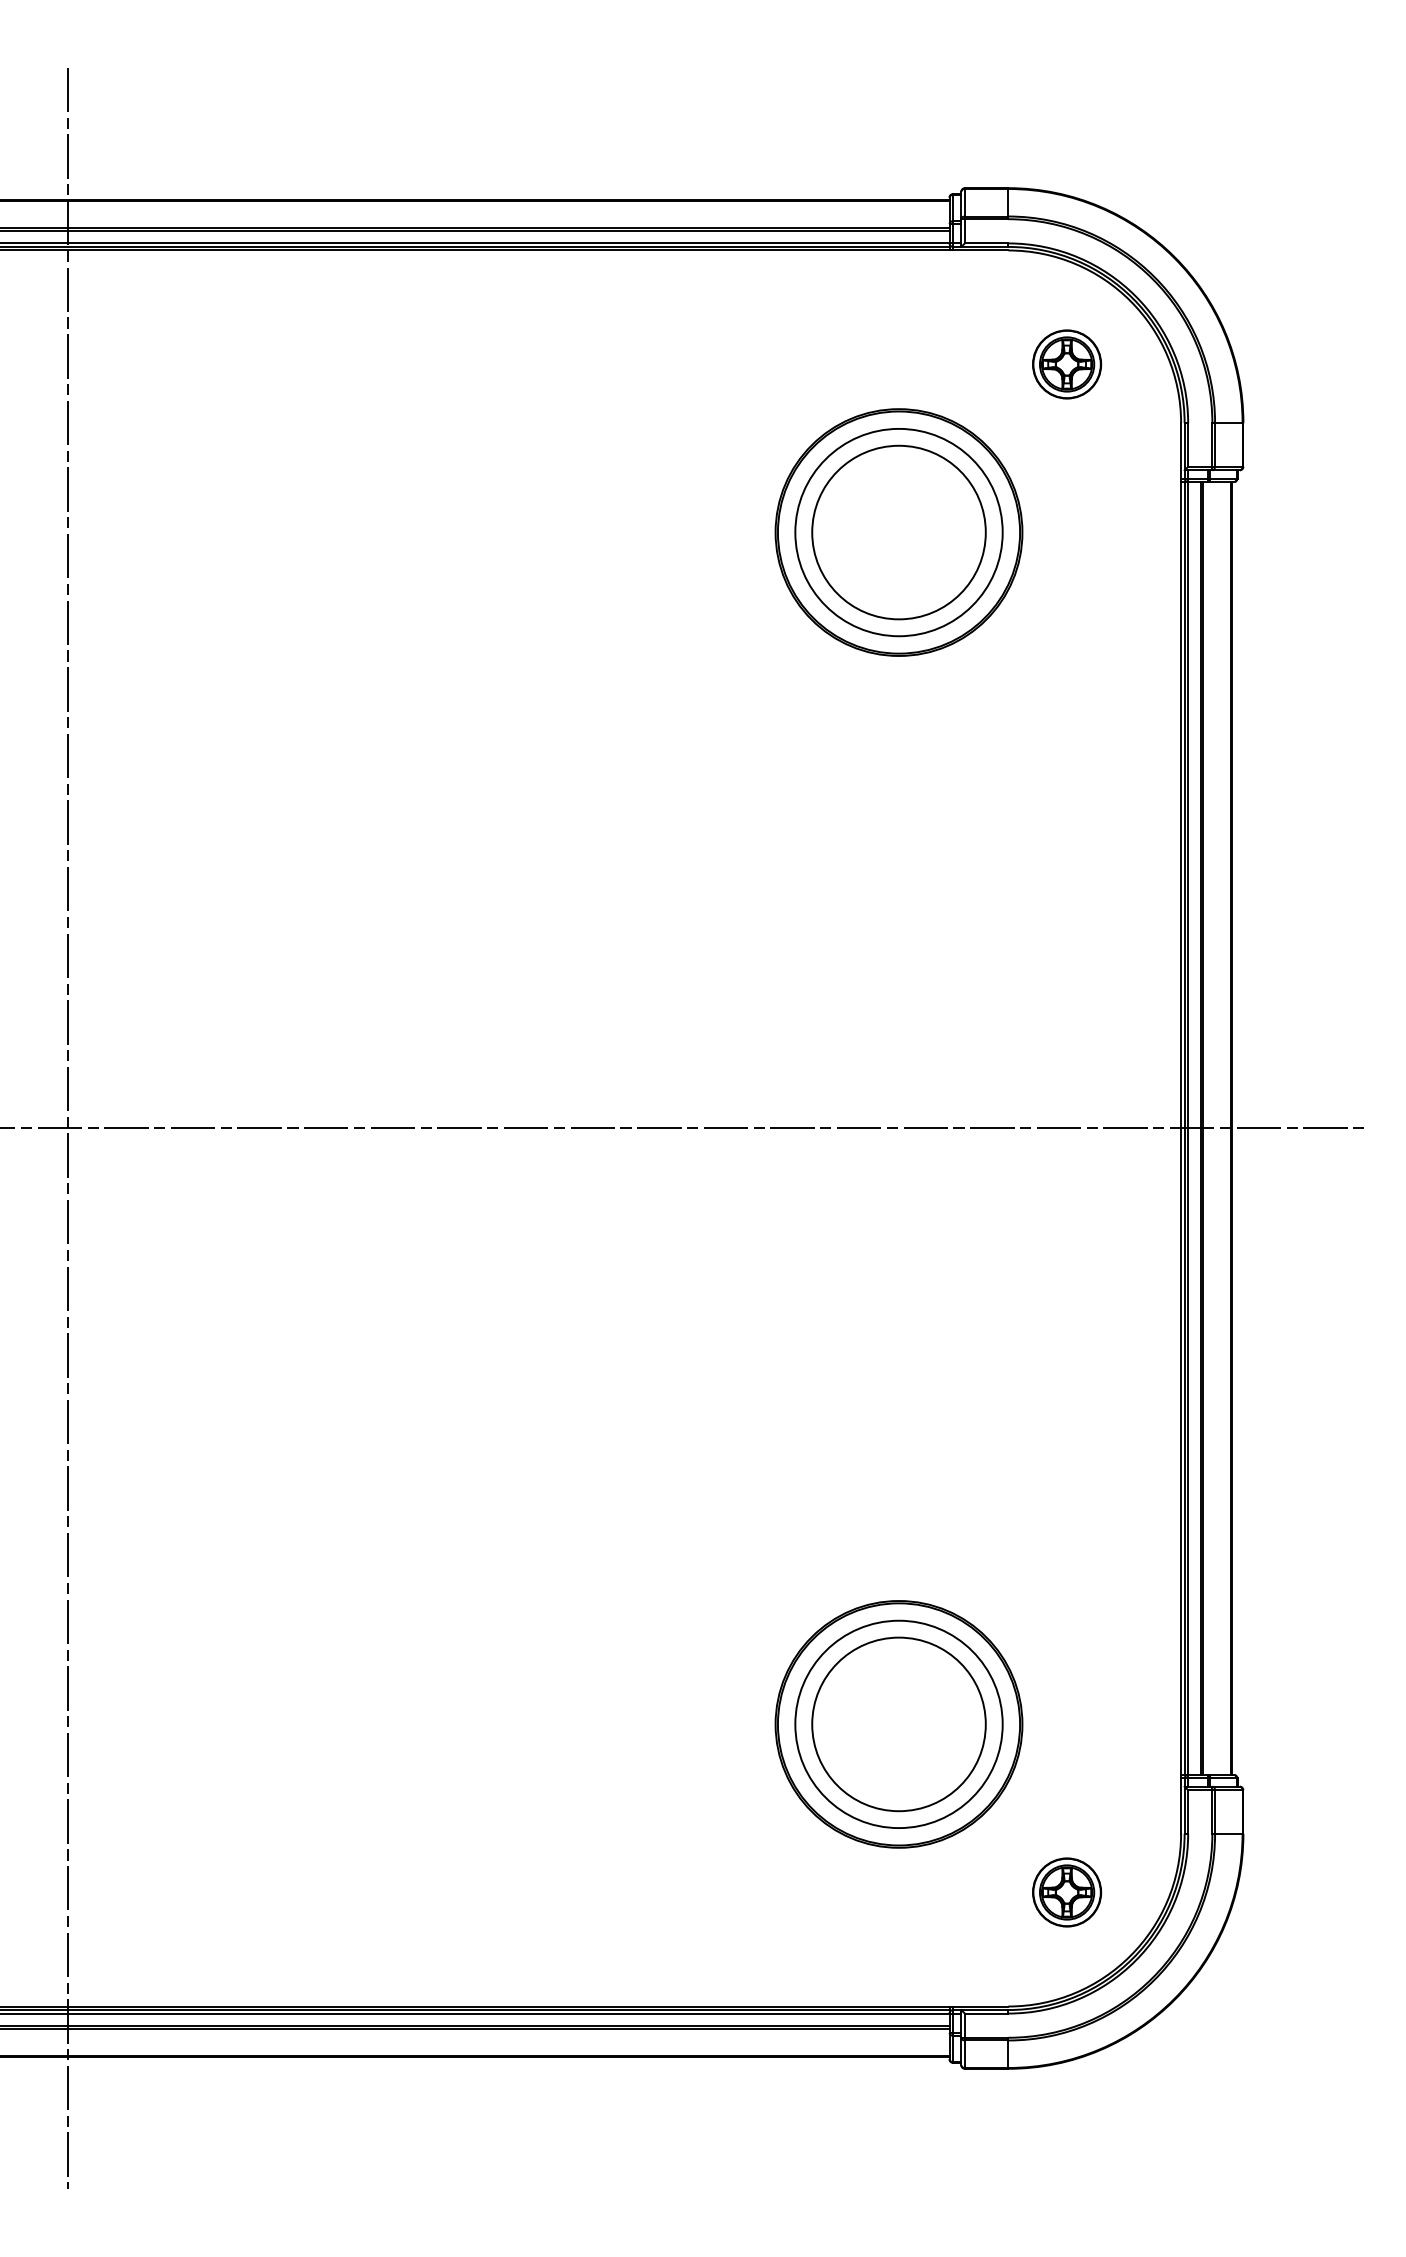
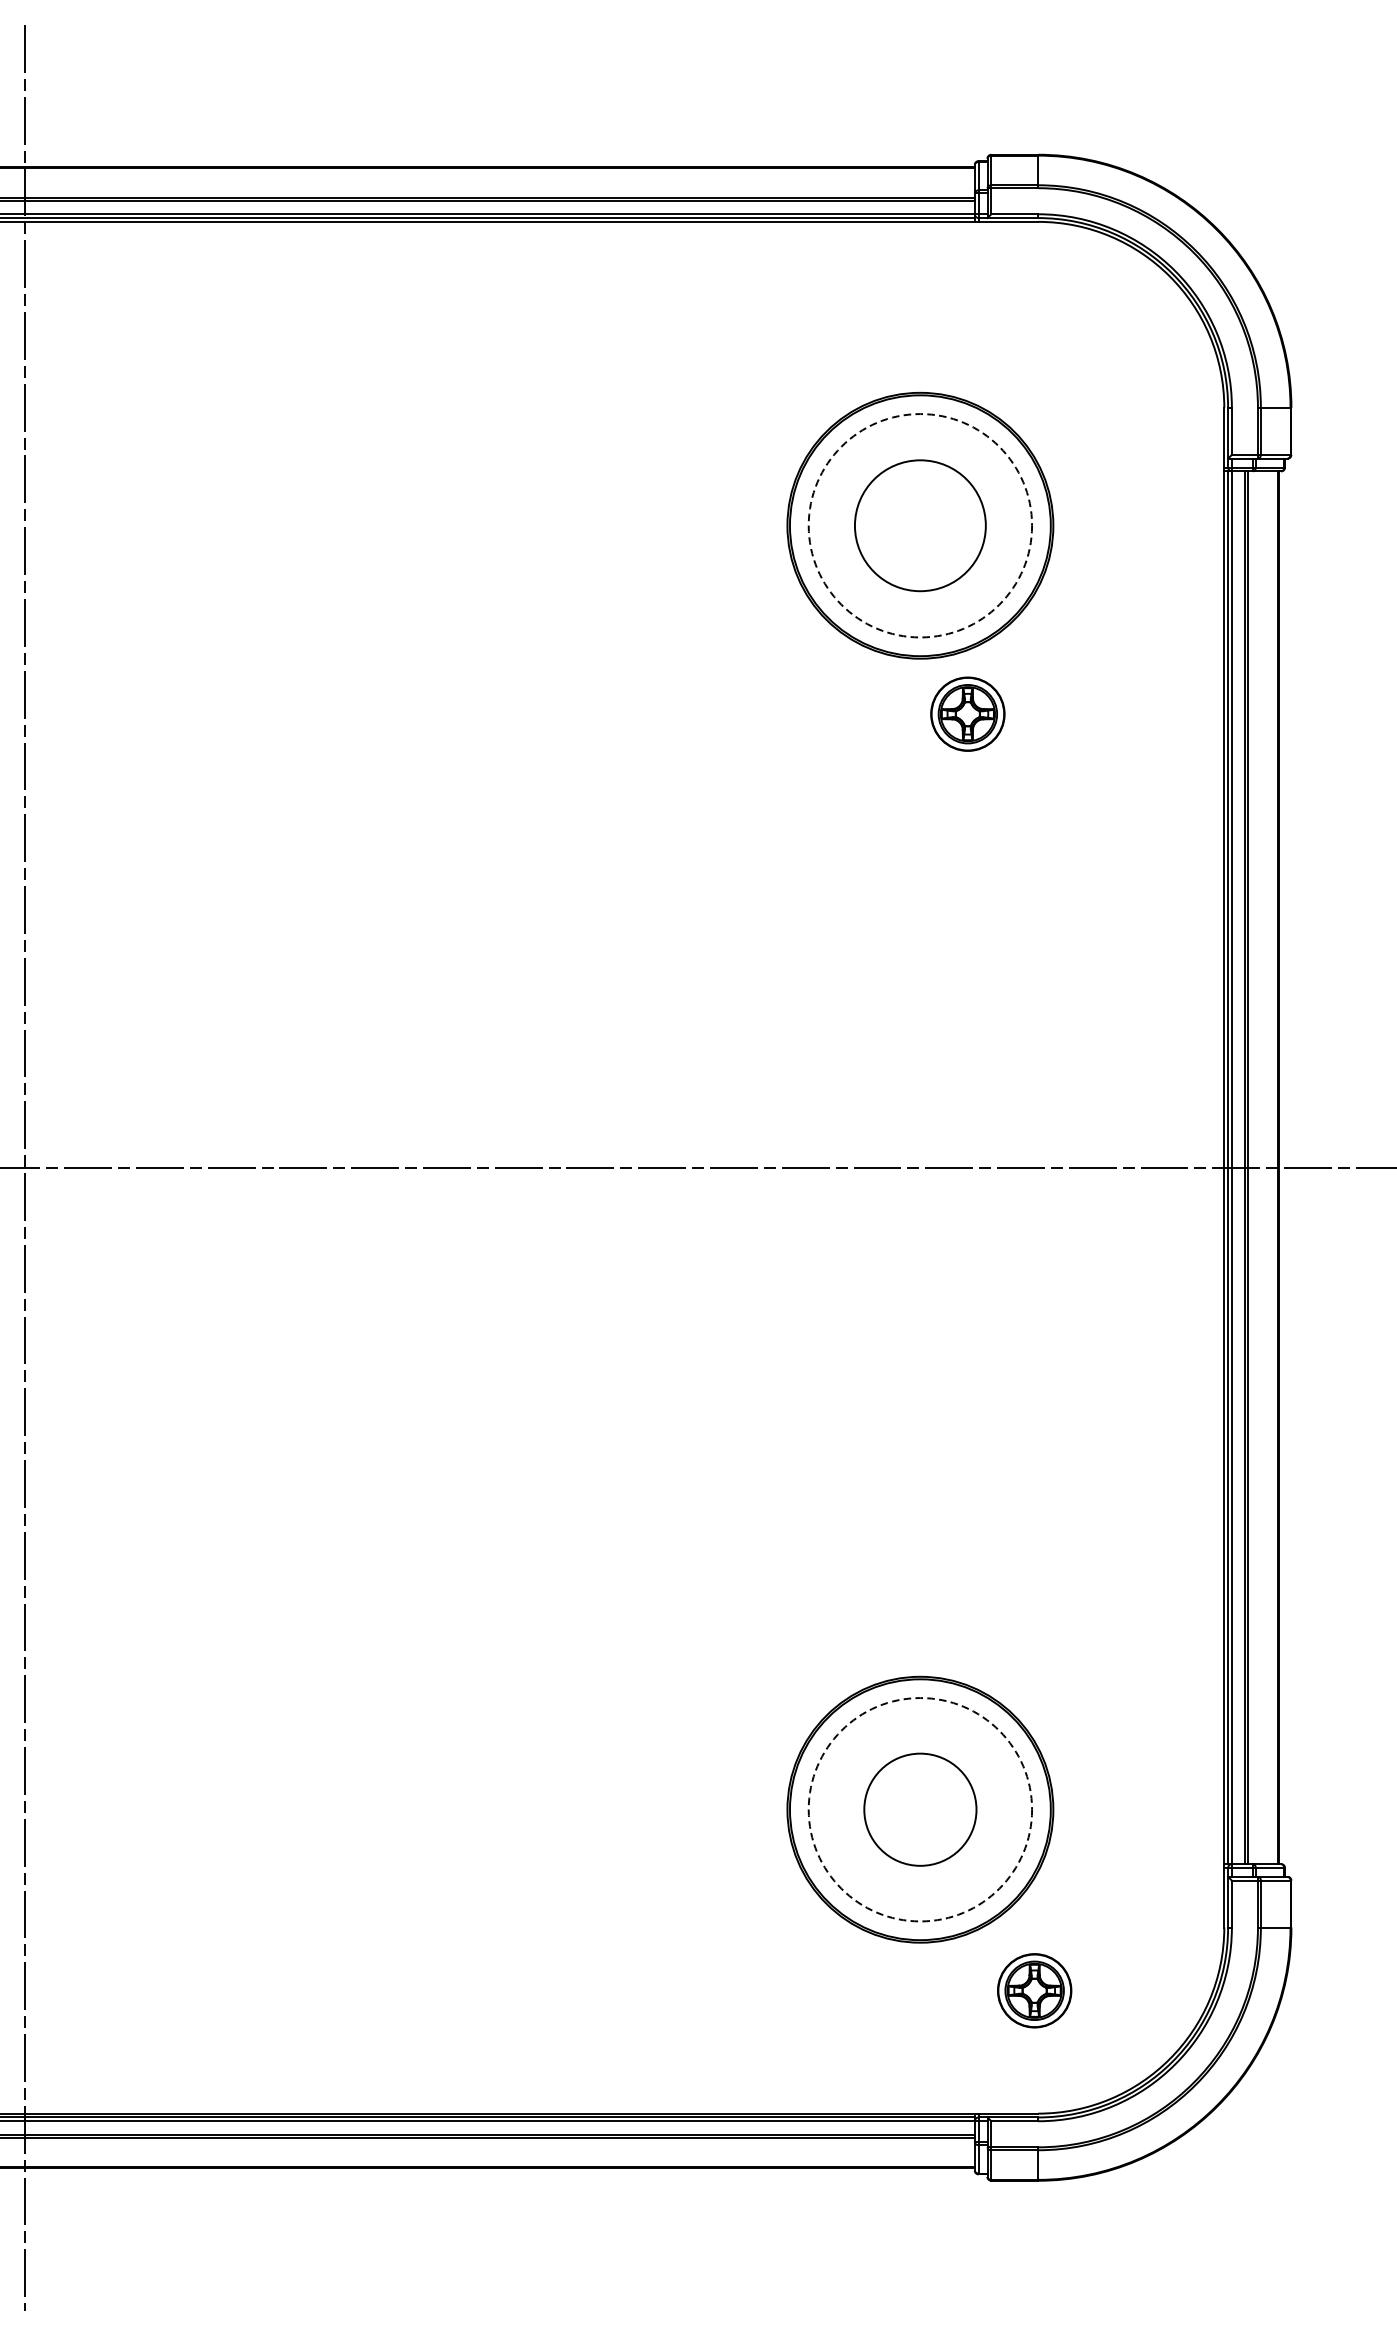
part: (1067, 364) -> (968, 714), moved
circle: (898, 532) -> (919, 525), size x0.7
circle: (898, 532) -> (919, 525), solid -> dashed
circle: (898, 1724) -> (919, 1809), size x0.6
circle: (898, 1724) -> (919, 1809), solid -> dashed
part: (1067, 1892) -> (1035, 1990), moved

